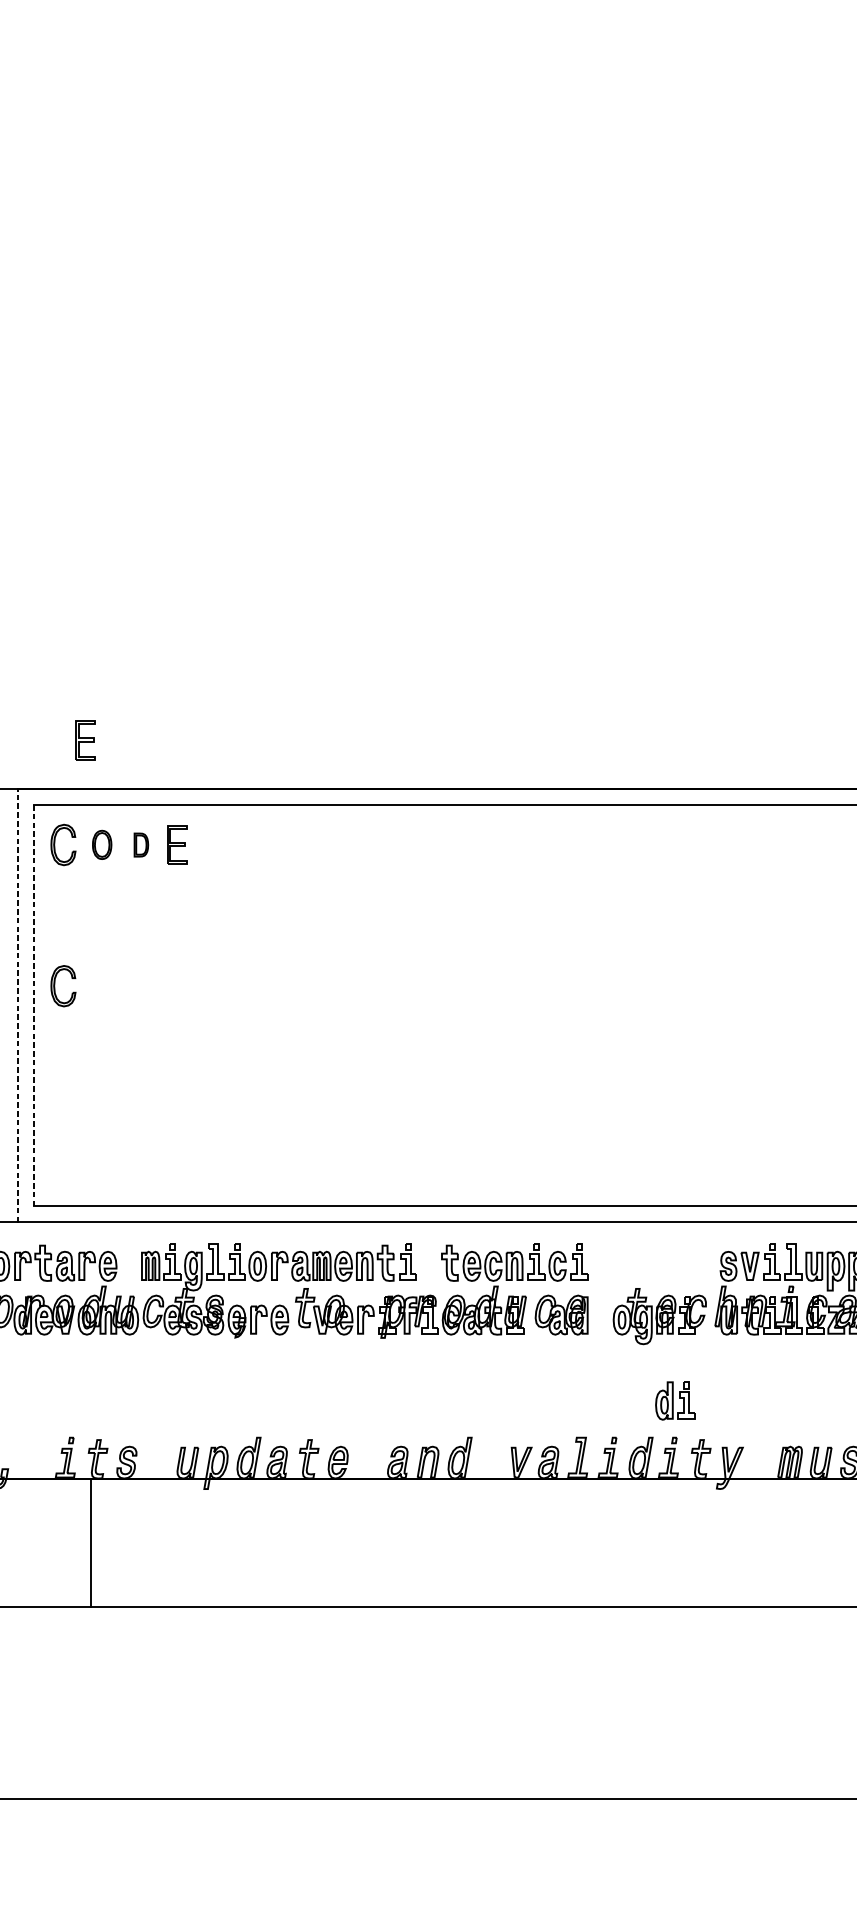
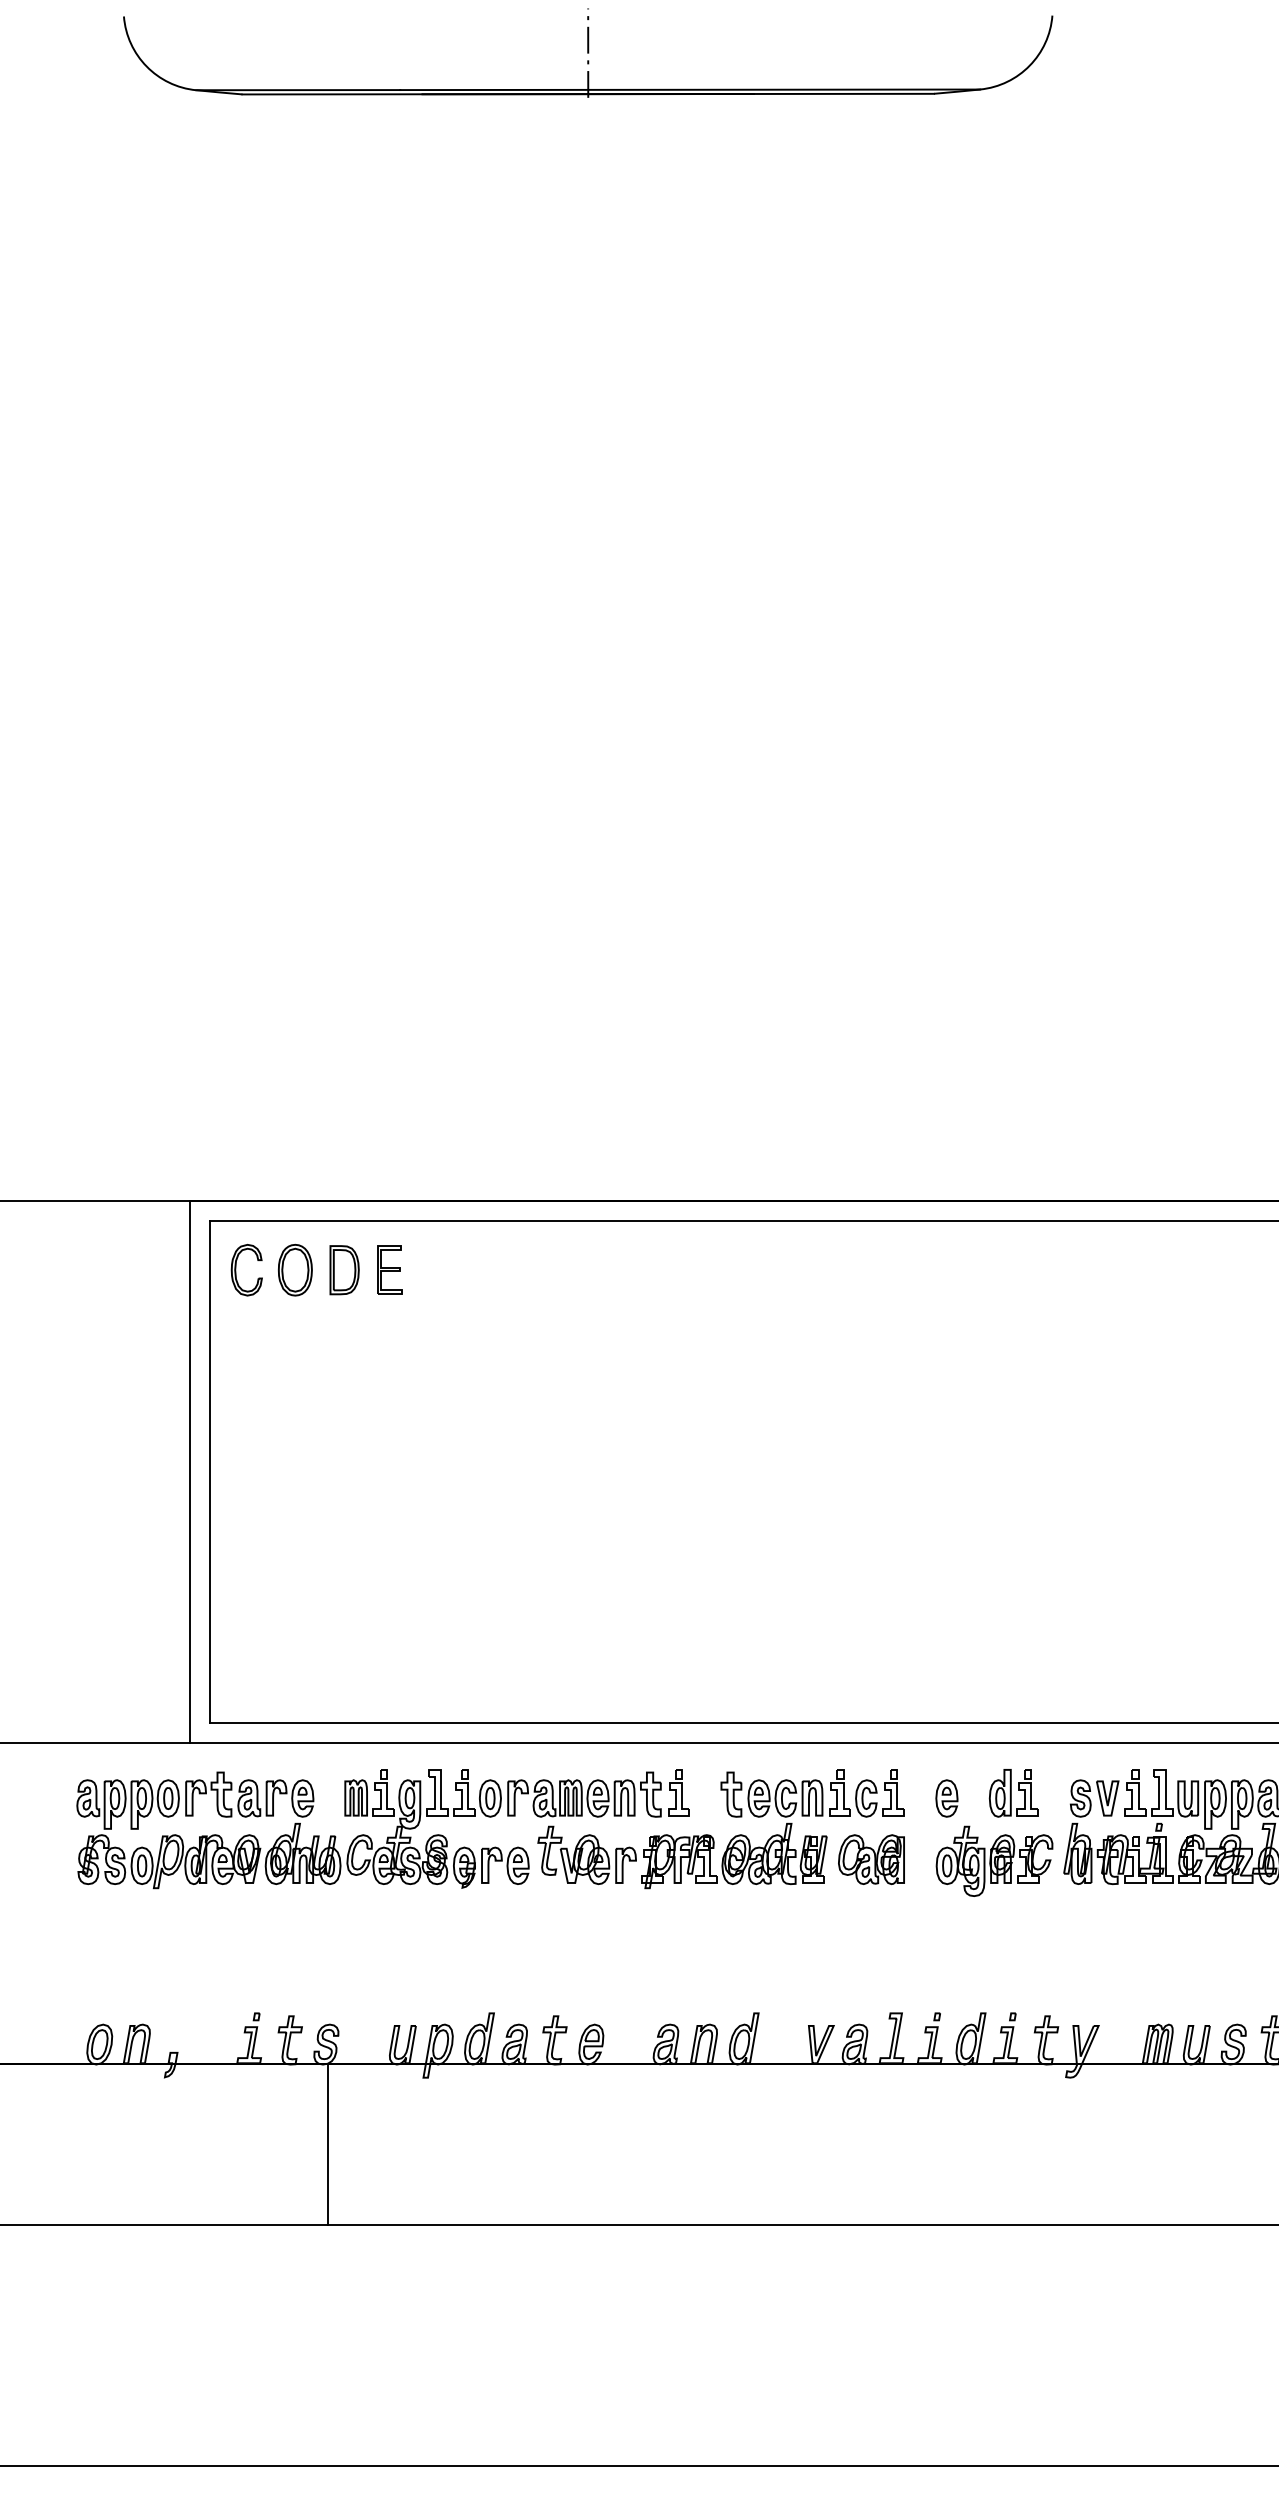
part: (85, 739) -> (274, 1138), removed
part: (102, 844) -> (295, 1269), size x1.43
part: (141, 845) -> (344, 1270), size x1.67
part: (55, 986) -> (236, 1447), removed
line: (17, 1005) -> (189, 1471), dashed -> solid
line: (34, 1005) -> (210, 1471), dashed -> solid
part: (621, 1266) -> (946, 1798), added
part: (674, 1401) -> (1013, 1793), moved
line: (91, 1542) -> (328, 2144), moved

